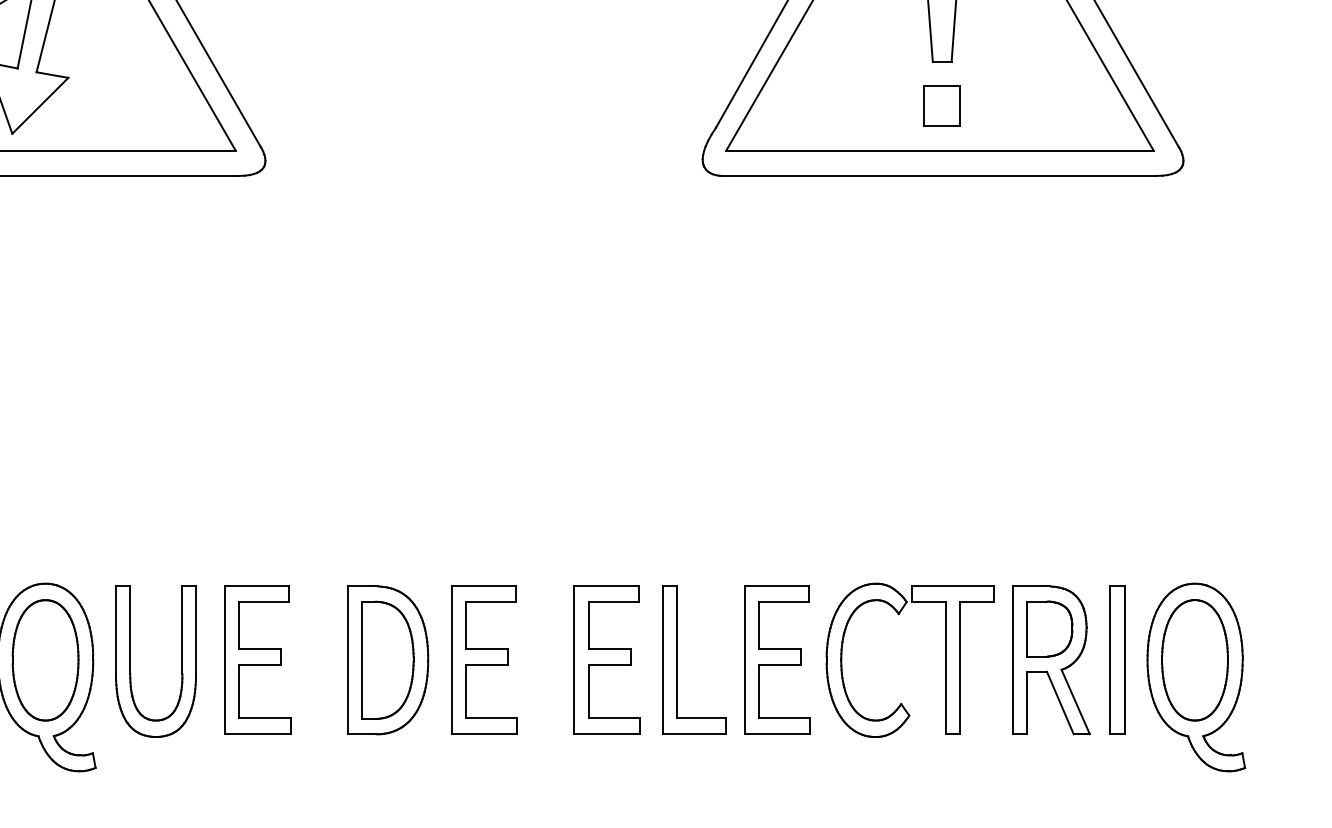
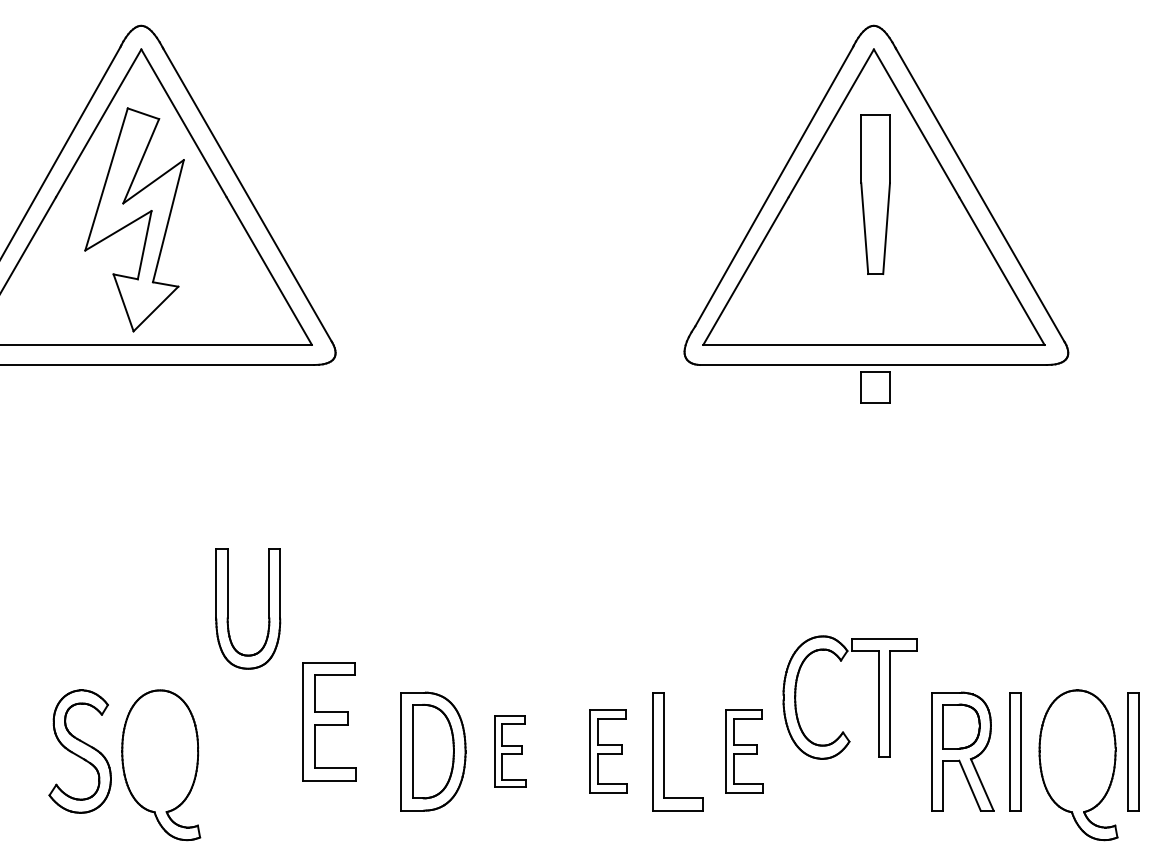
part: (941, 106) -> (875, 387), moved
part: (46, 660) -> (160, 751), removed
part: (257, 660) -> (329, 721), moved
part: (484, 660) -> (510, 751), size x0.6
part: (607, 660) -> (608, 751), size x0.7
part: (777, 660) -> (744, 751), size x0.7
part: (945, 660) -> (878, 697), moved
part: (1195, 660) -> (1077, 751), removed
part: (1265, 660) -> (1133, 751), added
part: (131, 661) -> (228, 608), moved

